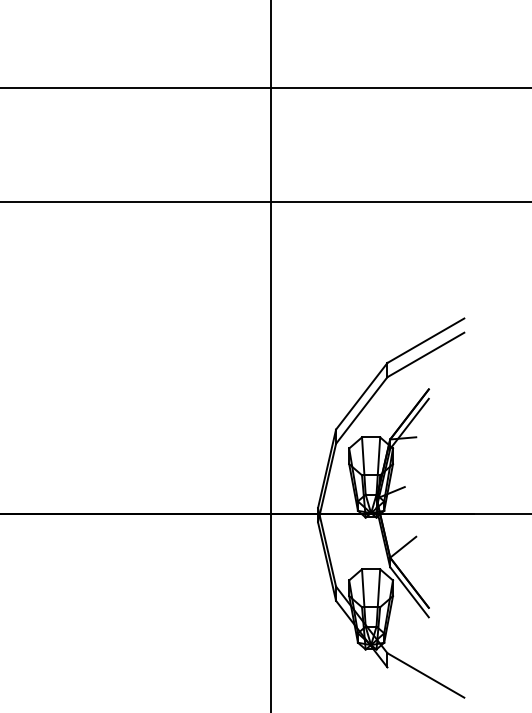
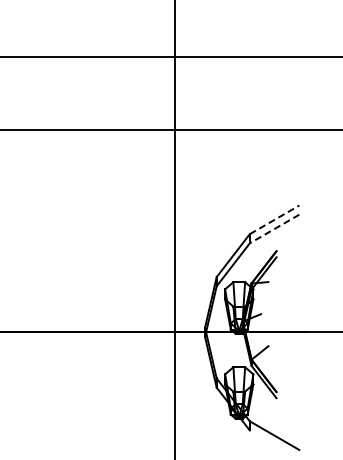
line: (425, 340) -> (274, 219), solid -> dashed
line: (425, 355) -> (274, 229), solid -> dashed

